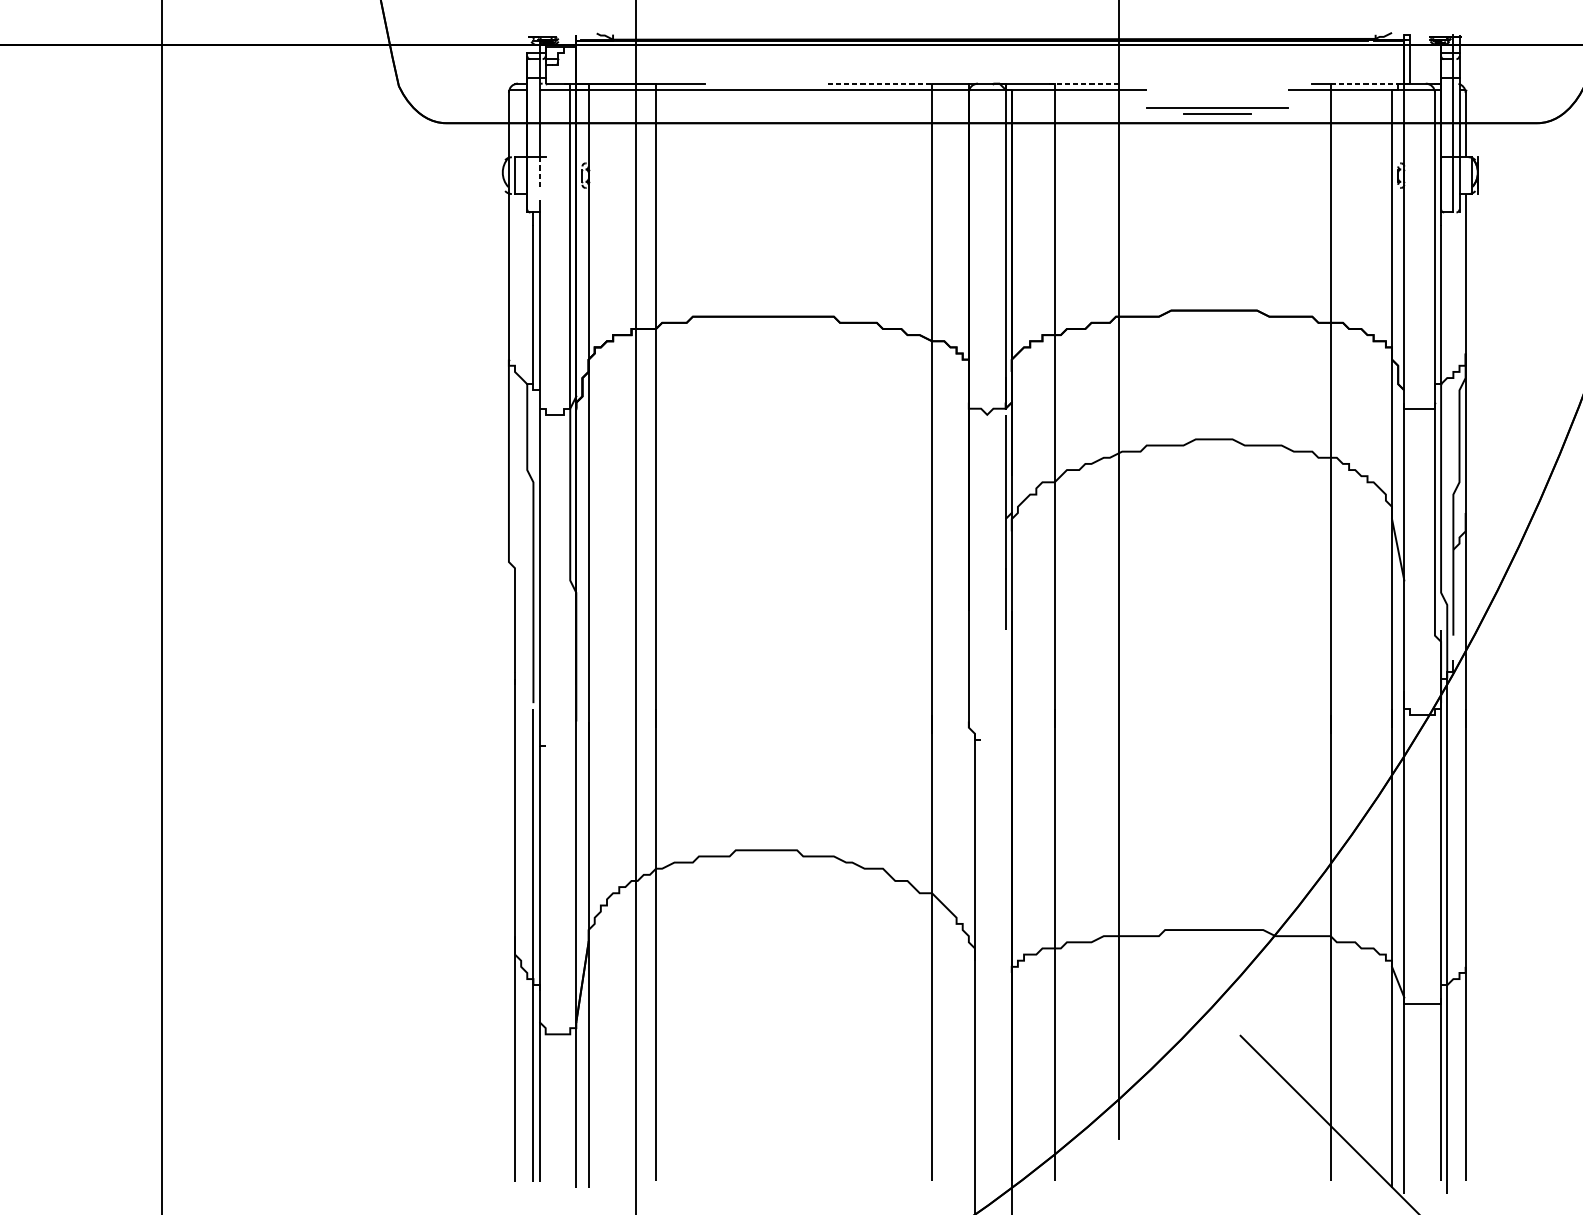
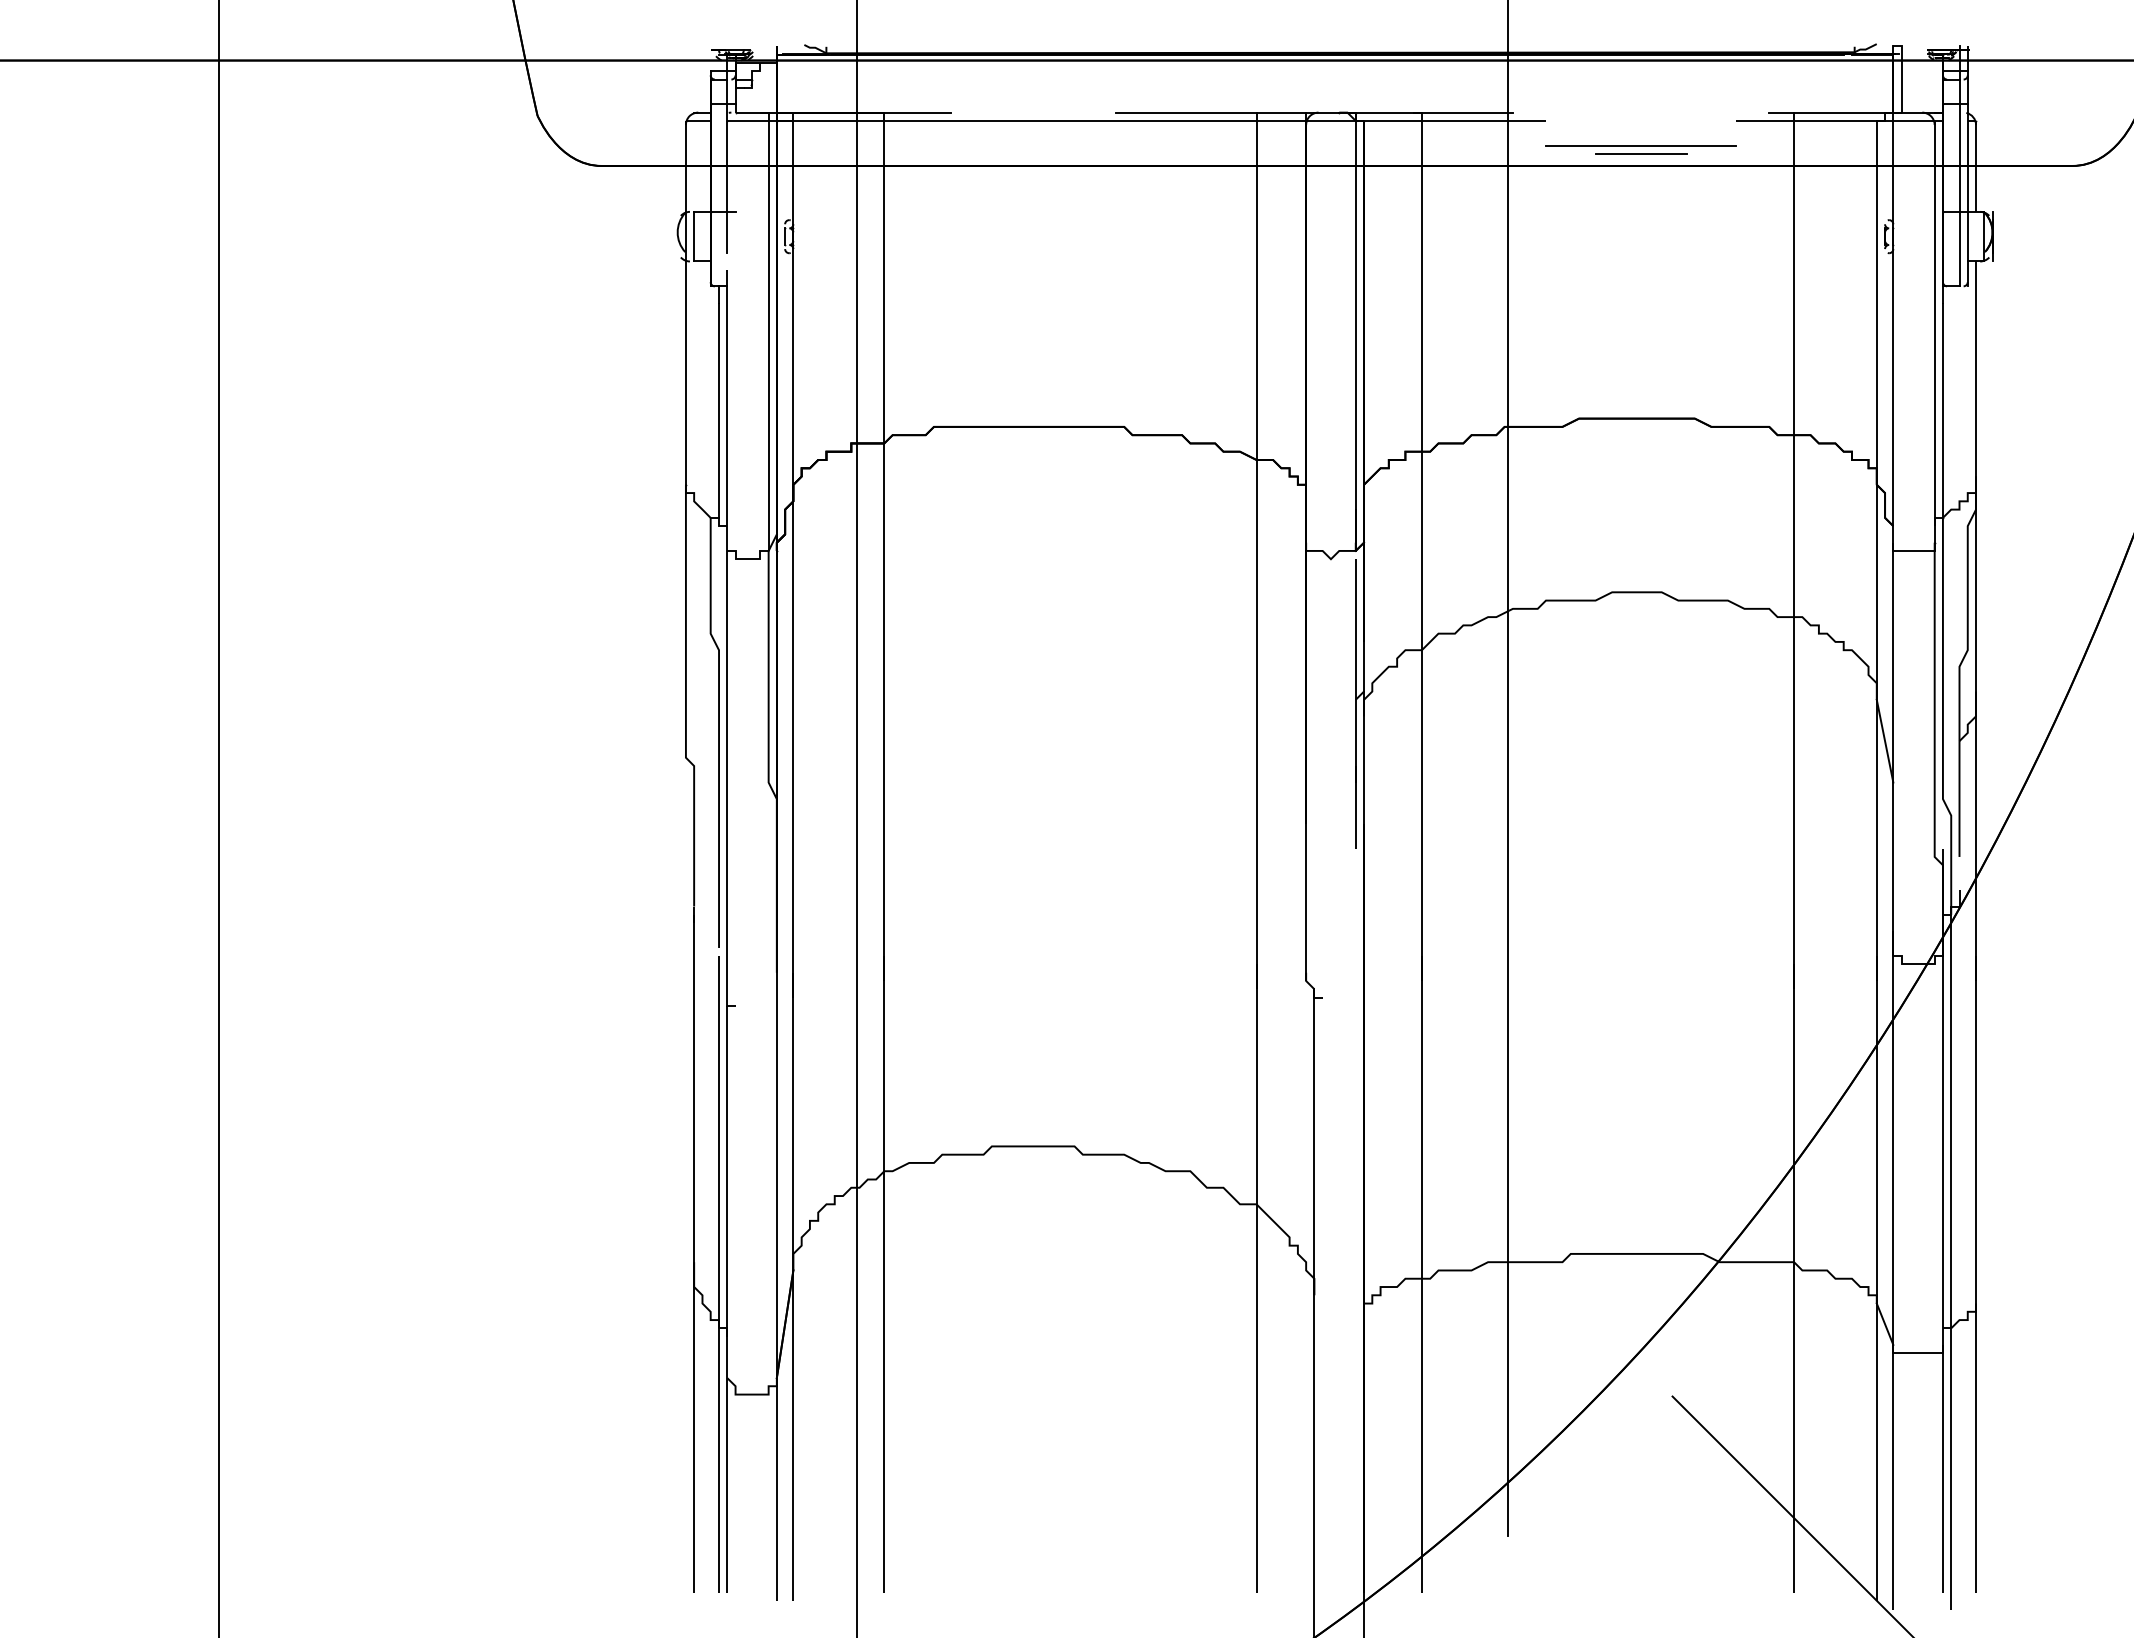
line: (880, 83) -> (1186, 112), dashed -> solid
line: (1085, 83) -> (1463, 112), dashed -> solid
line: (1367, 83) -> (1843, 112), dashed -> solid
line: (539, 172) -> (727, 232), dashed -> solid

